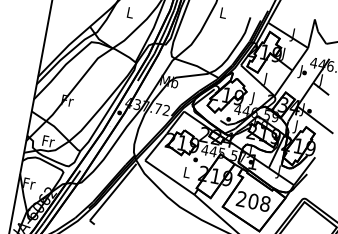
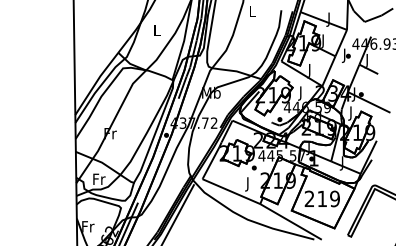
text: (187, 174) -> (248, 184), L -> J
text: (259, 202) -> (328, 198), 208 -> 219

